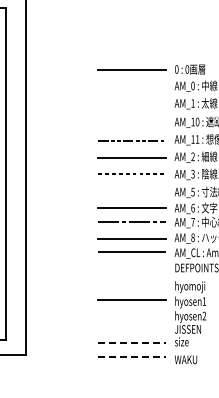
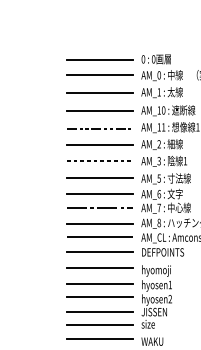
line: (131, 85) -> (99, 74), added
line: (131, 104) -> (99, 93), added
line: (131, 123) -> (99, 111), added
line: (131, 191) -> (99, 177), added
line: (131, 267) -> (99, 251), added
line: (131, 284) -> (99, 268), added
line: (131, 313) -> (99, 296), added
line: (131, 329) -> (99, 312), added
line: (132, 342) -> (100, 324), dashed -> solid
line: (132, 356) -> (100, 338), dashed -> solid

